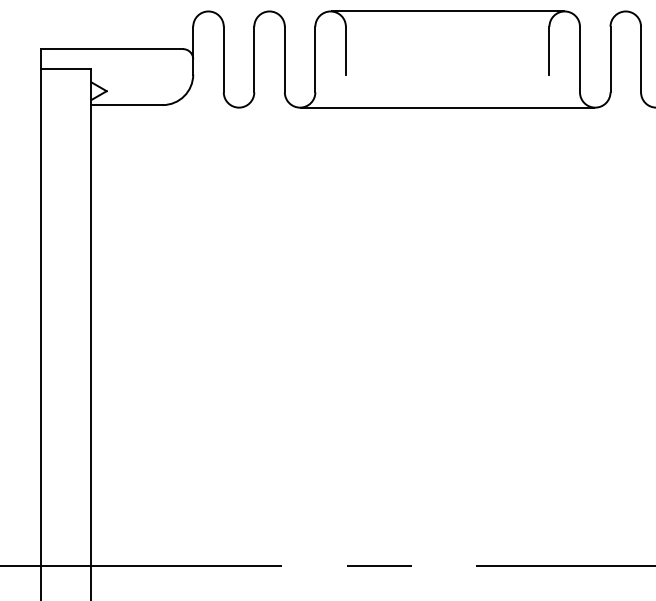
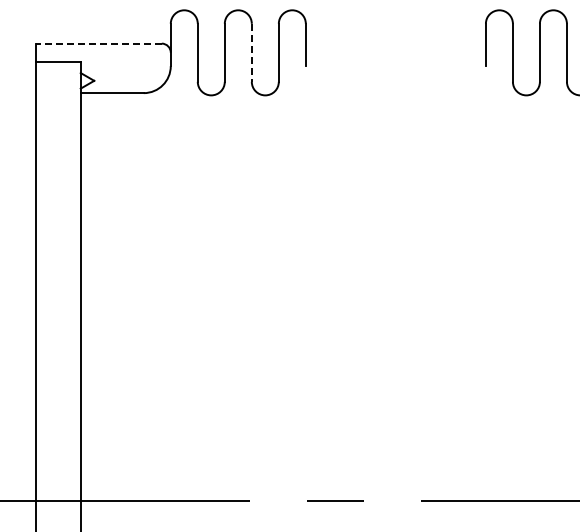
line: (447, 11) -> (395, 10), removed
line: (111, 48) -> (98, 43), solid -> dashed
line: (284, 60) -> (251, 53), solid -> dashed
line: (447, 107) -> (395, 95), removed

